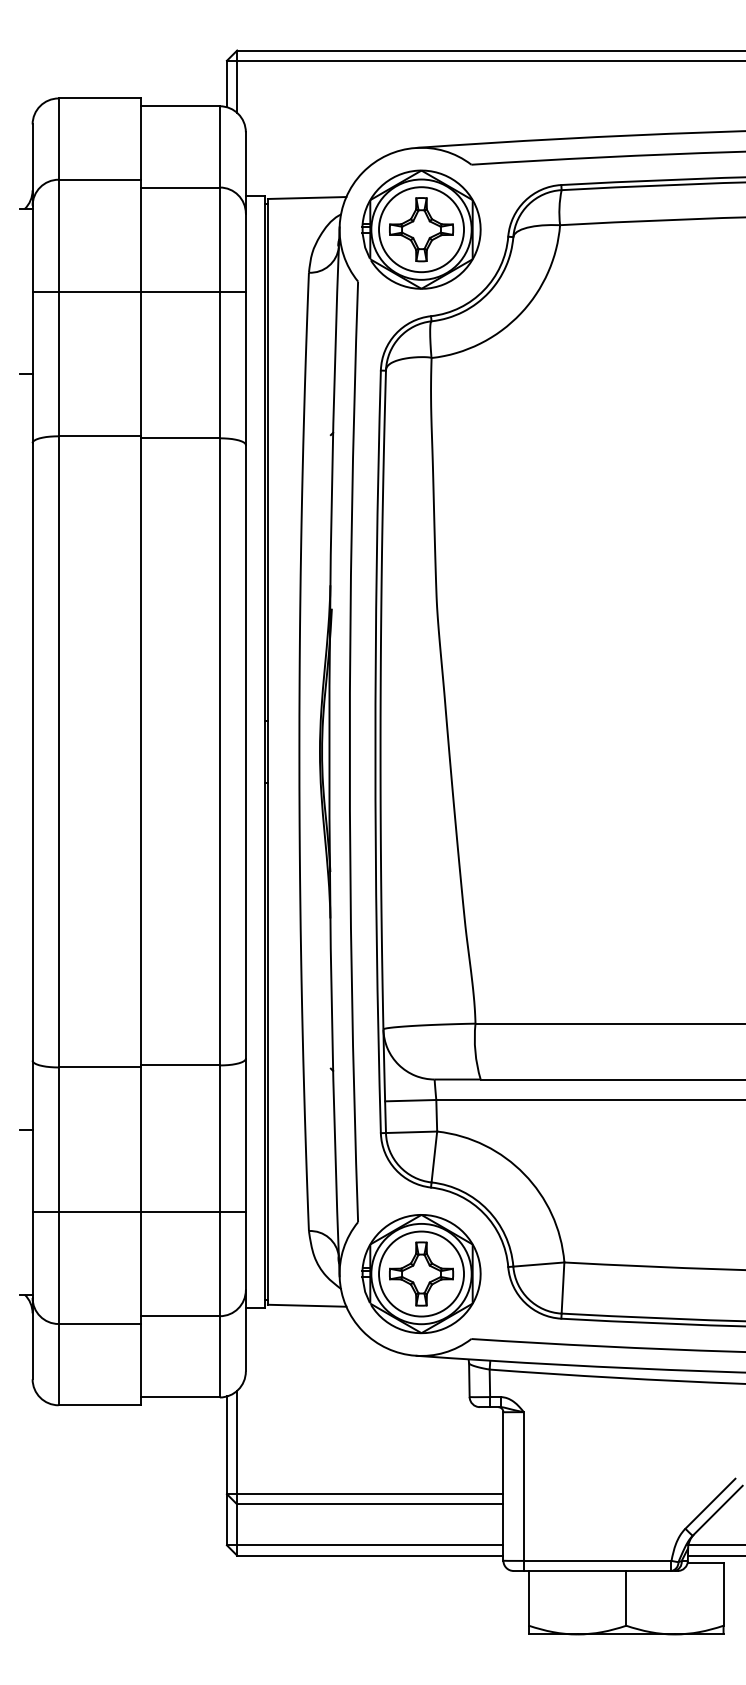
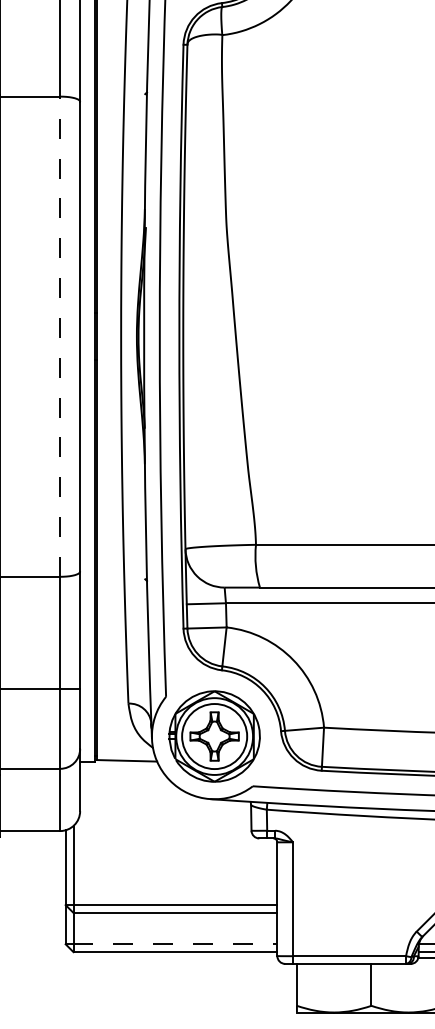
line: (219, 751) -> (59, 336), solid -> dashed
line: (370, 1545) -> (175, 944), solid -> dashed

